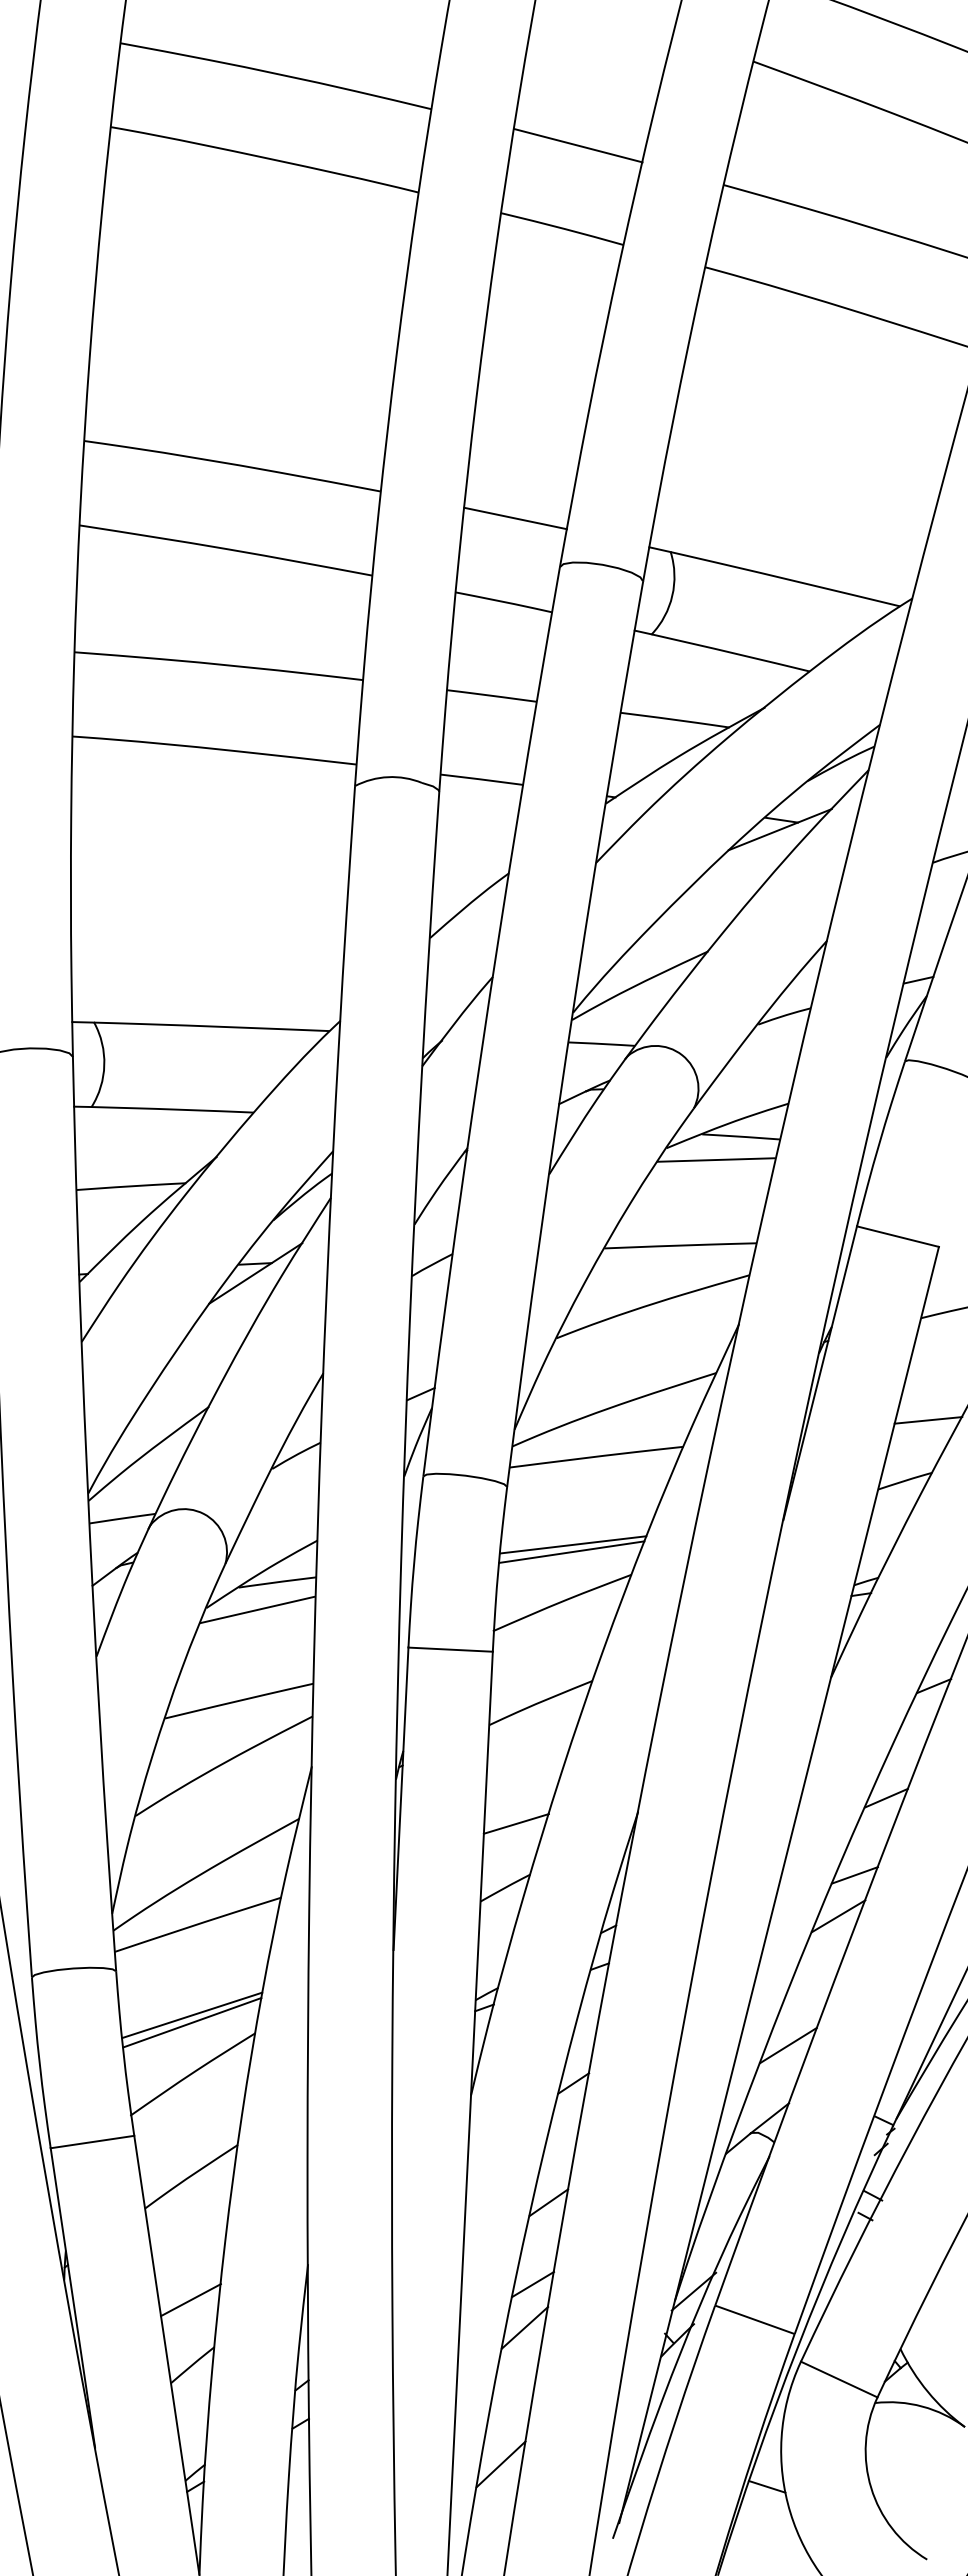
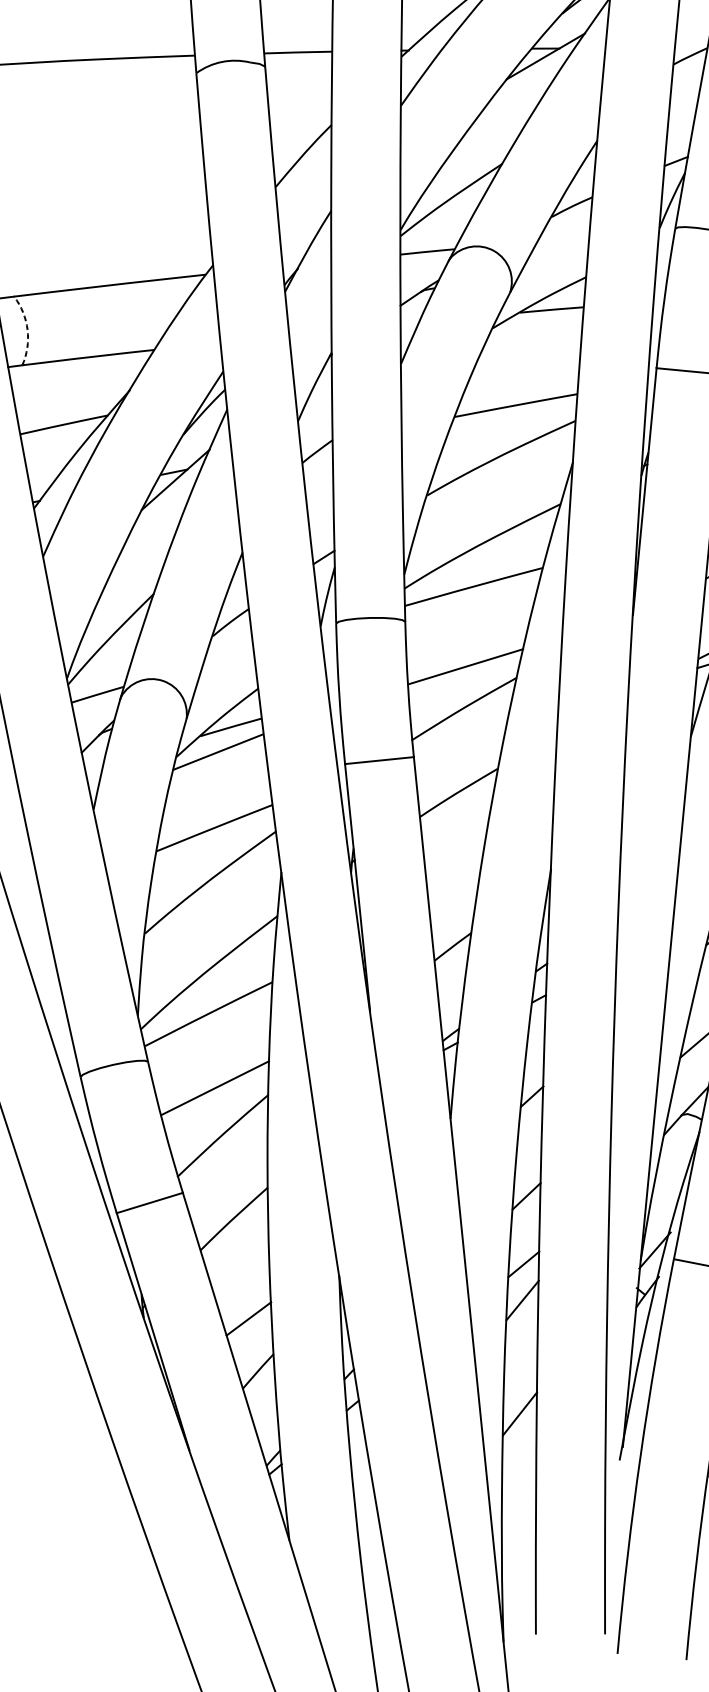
arc: (104, 1065) -> (27, 330), solid -> dashed
line: (715, 1159) -> (533, 331), removed
line: (573, 1544) -> (466, 660), removed
line: (515, 1823) -> (453, 893), removed
line: (192, 2022) -> (216, 1094), removed

